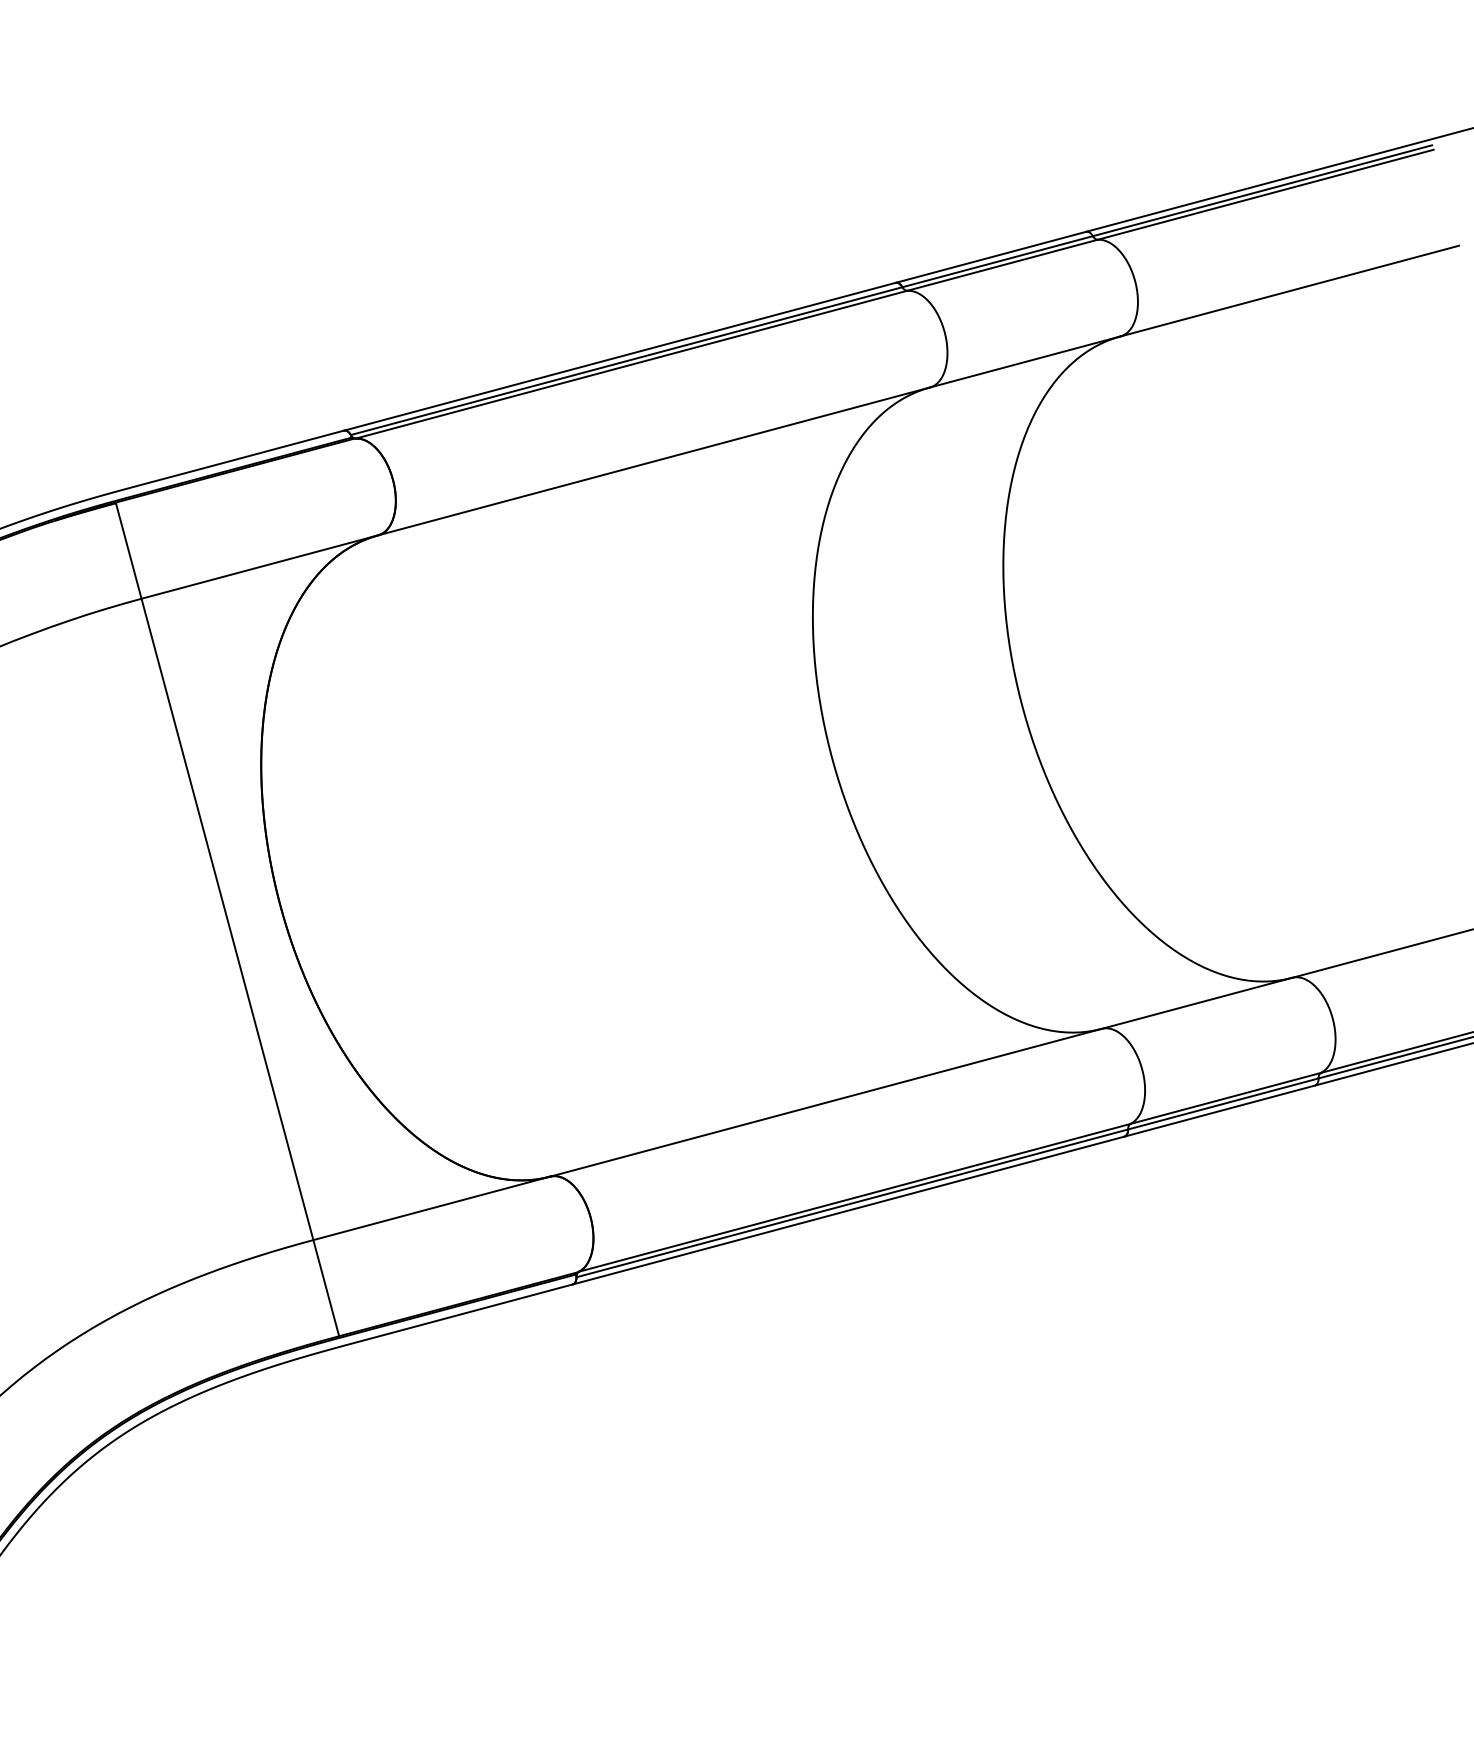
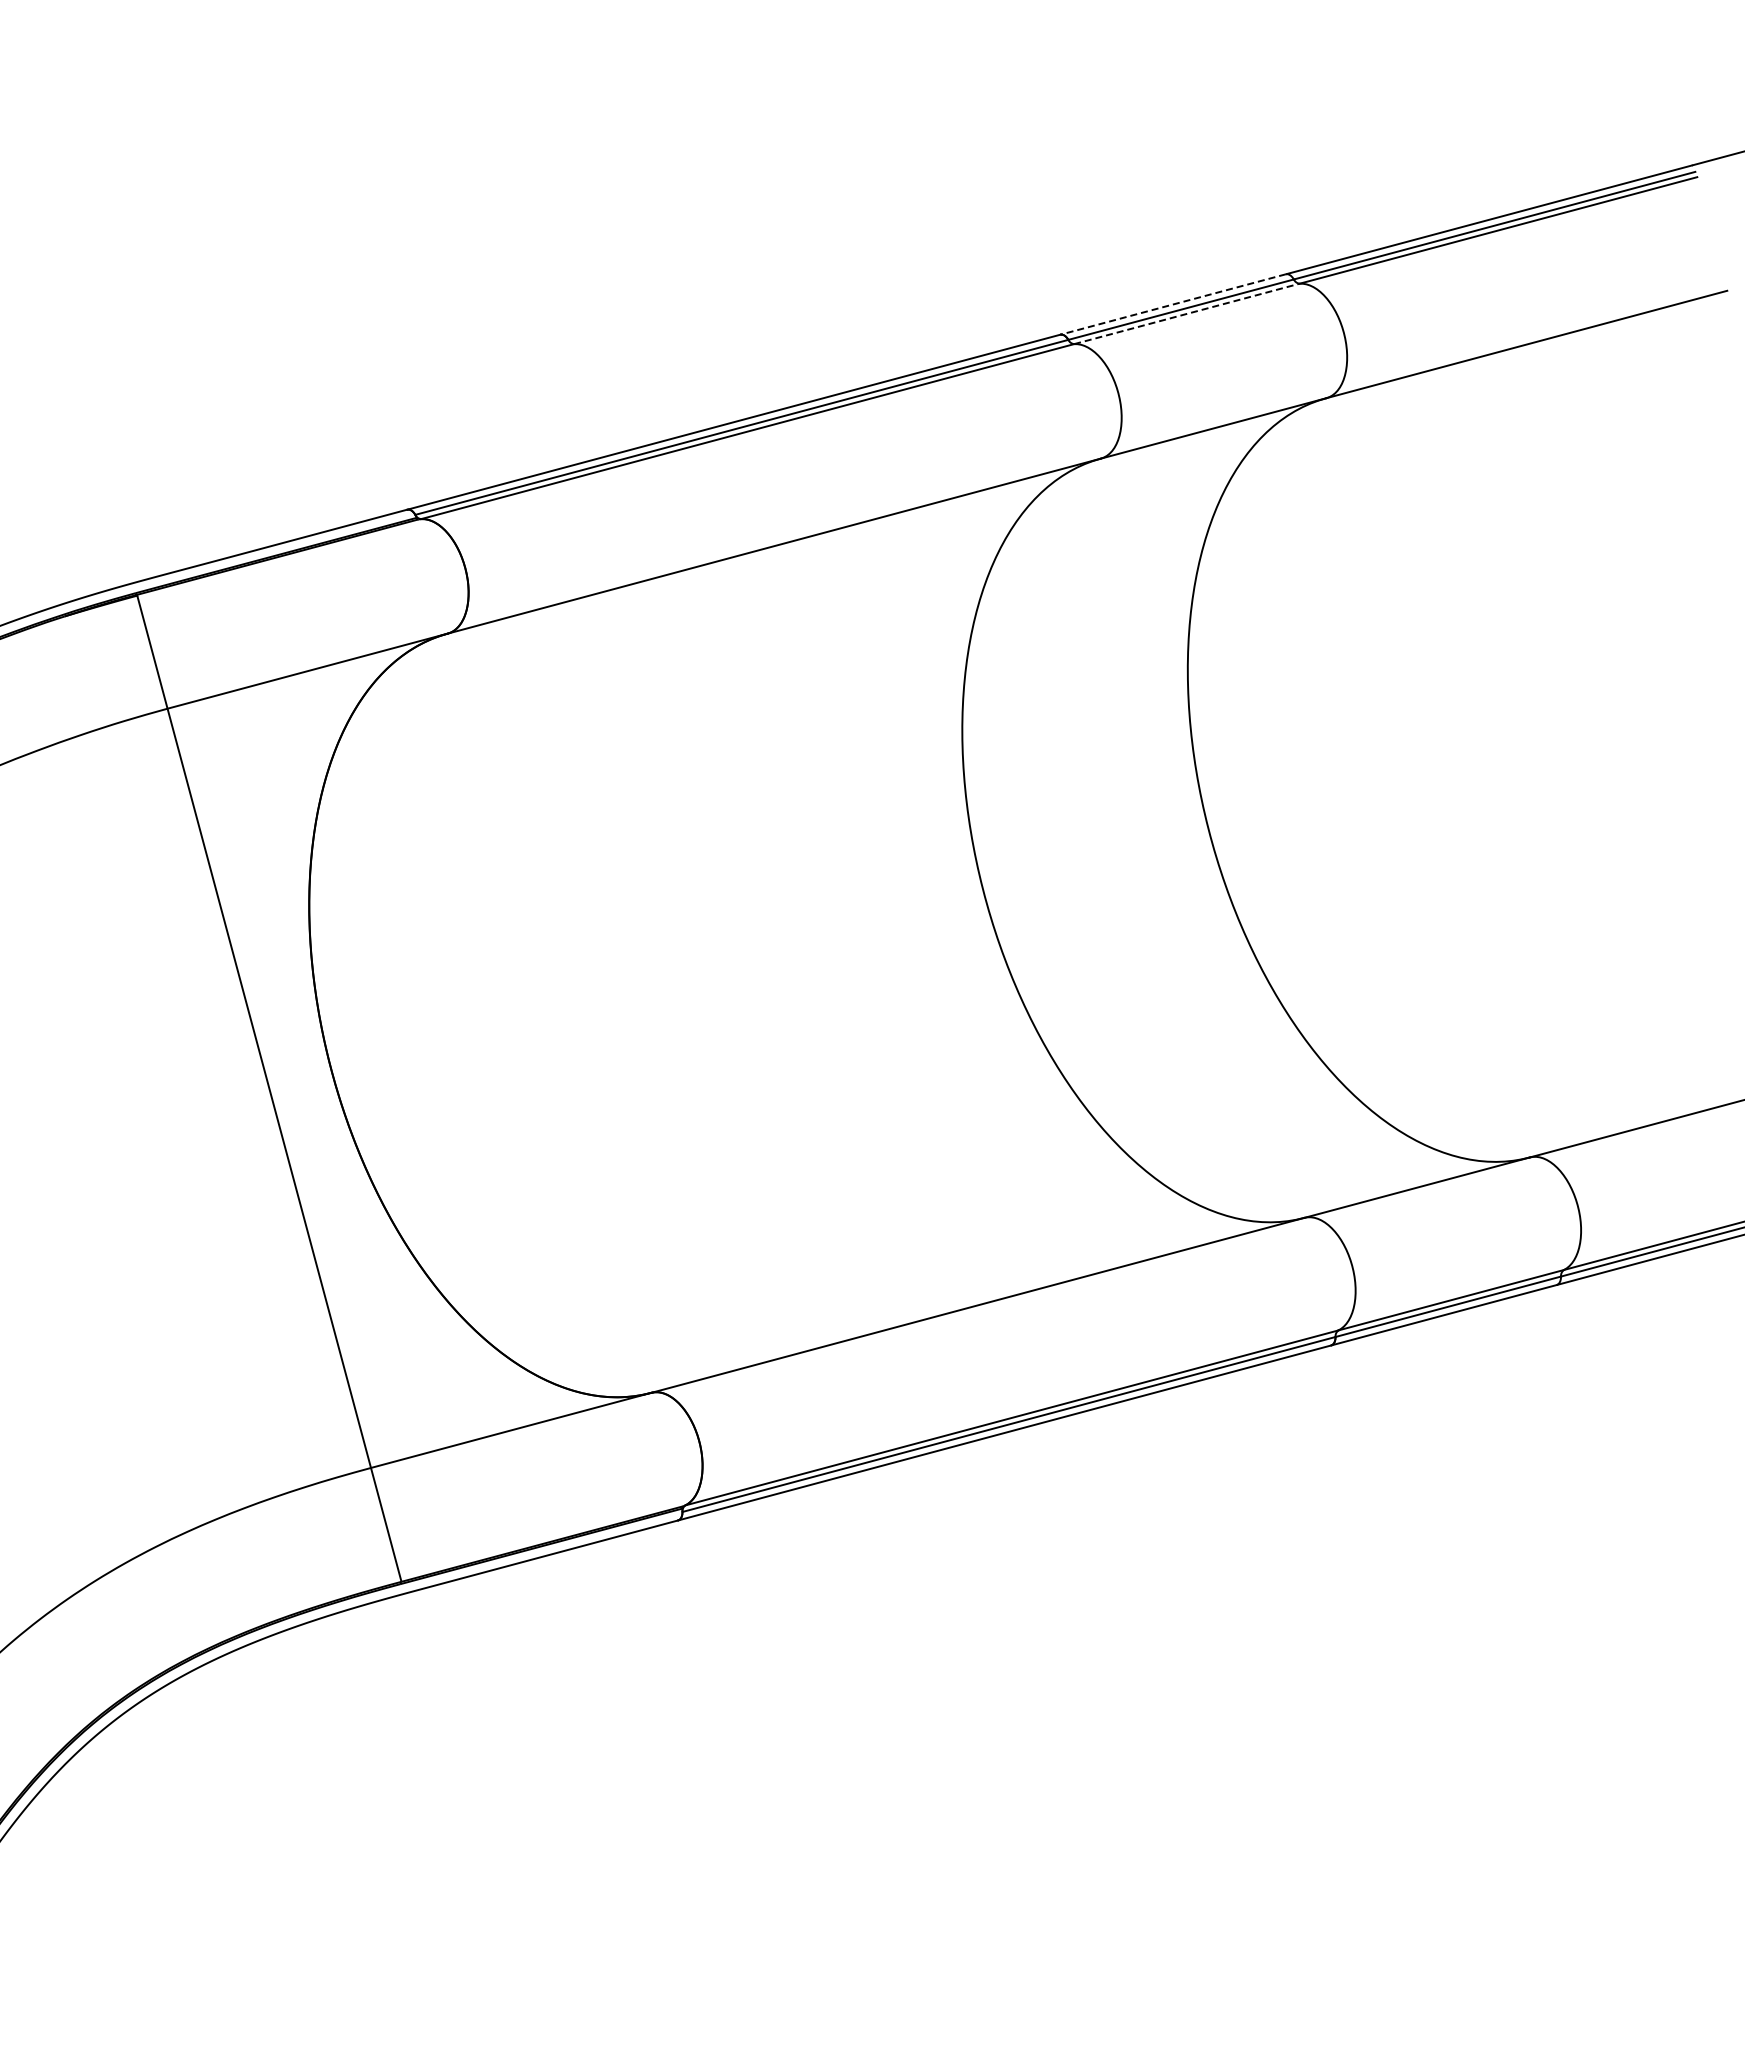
line: (991, 257) -> (1173, 304), solid -> dashed
line: (1002, 264) -> (1186, 313), solid -> dashed

